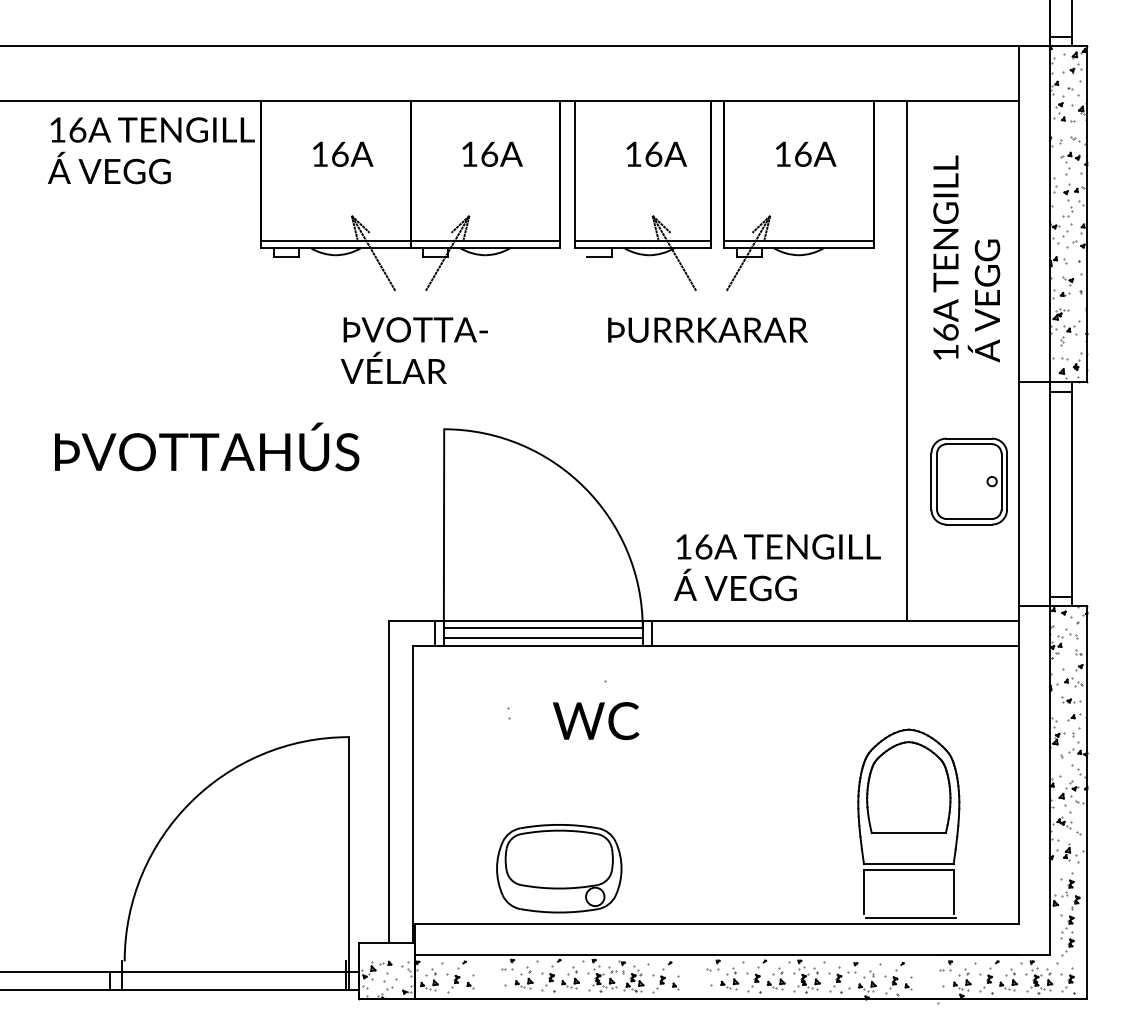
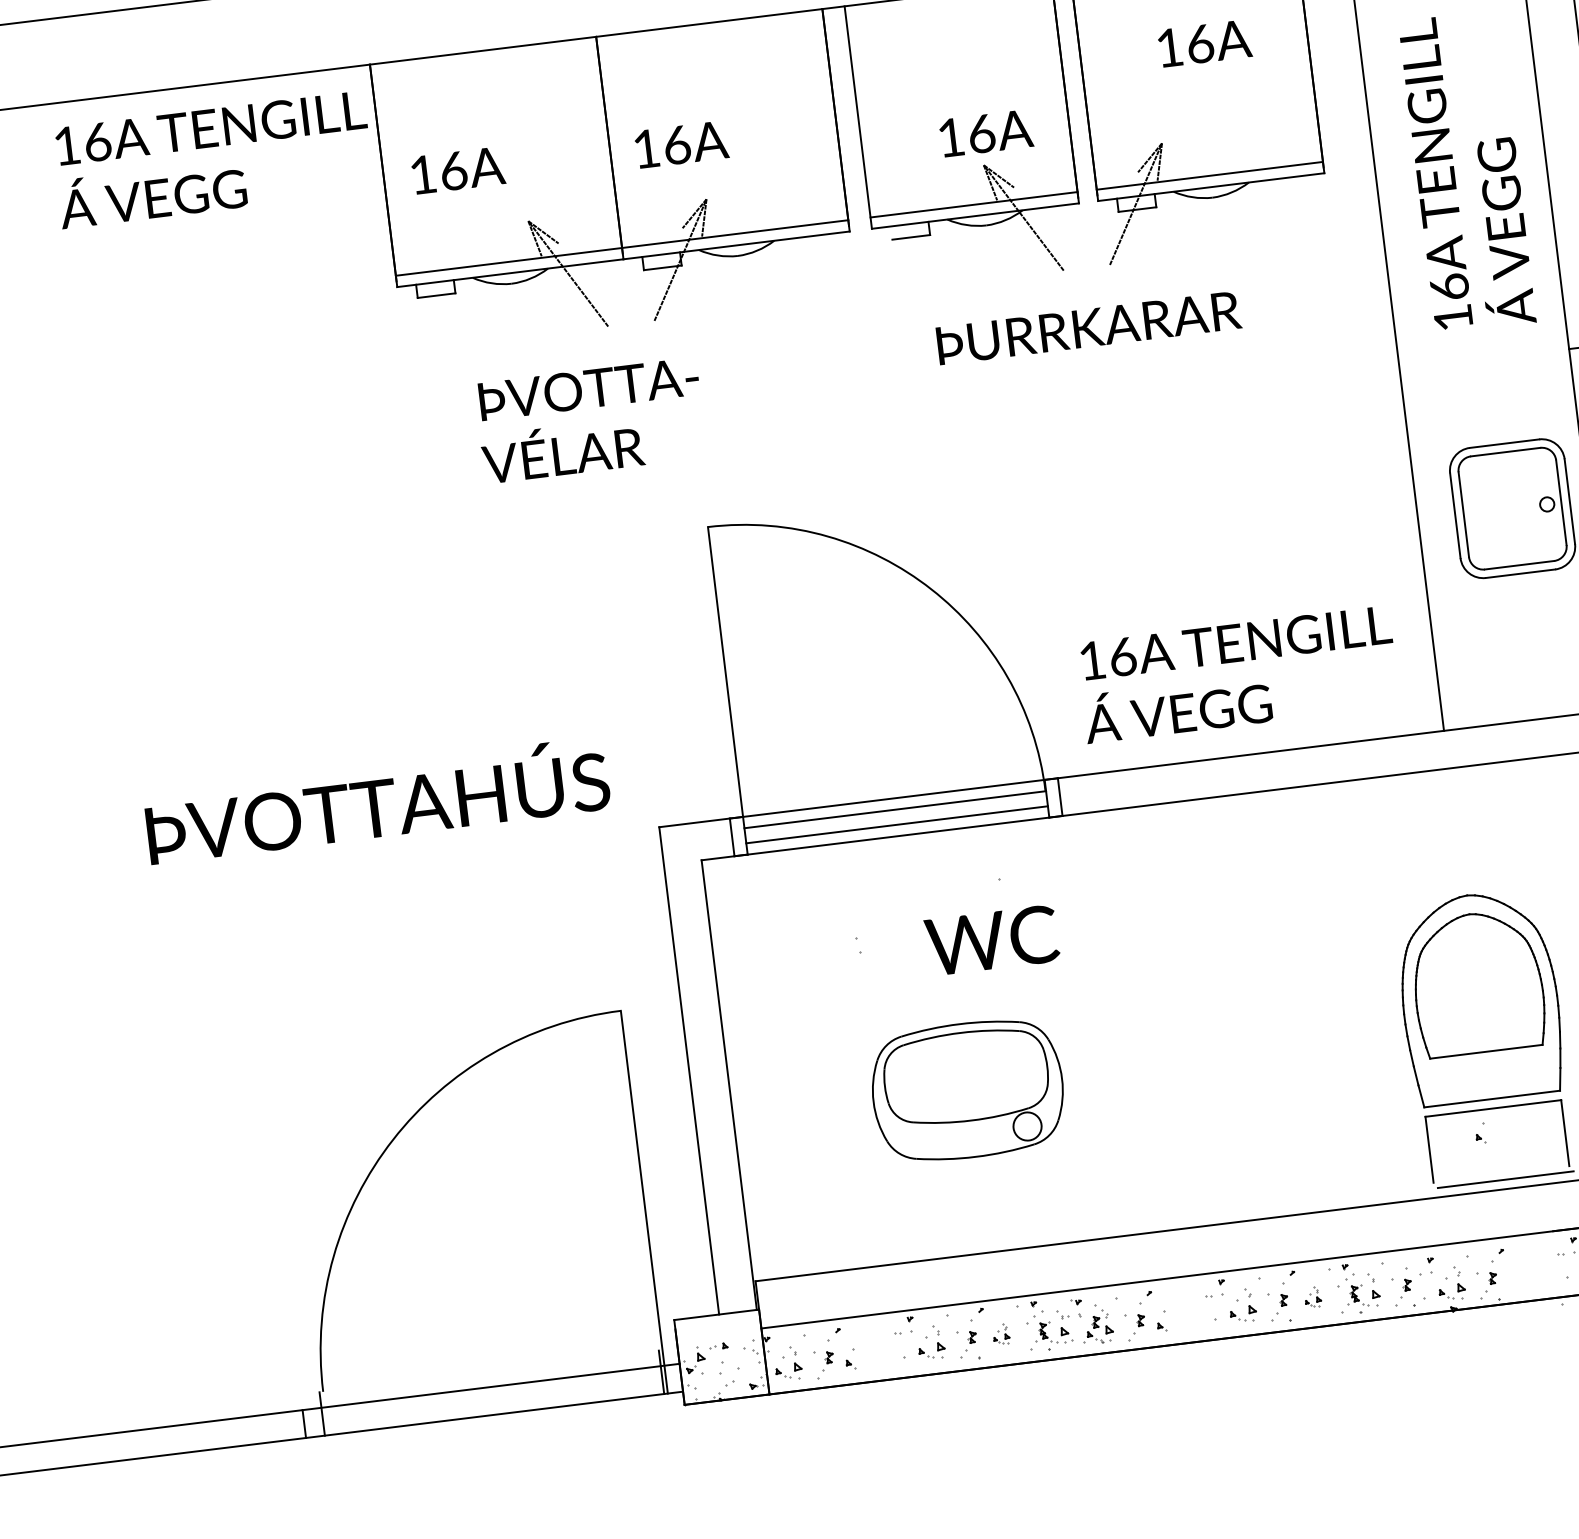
text: (343, 153) -> (458, 169), moved
text: (492, 153) -> (681, 143), moved
text: (656, 153) -> (985, 132), moved
text: (413, 350) -> (589, 420), moved
text: (207, 446) -> (377, 799), moved
part: (559, 868) -> (968, 1090), moved
part: (570, 977) -> (1001, 1333), size x0.6
part: (776, 978) -> (1313, 1296), size x0.6
part: (908, 983) -> (1480, 1133), moved

